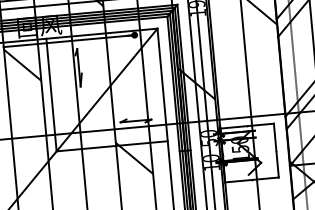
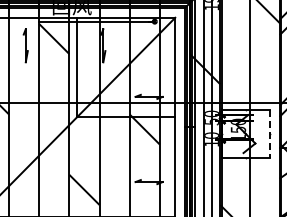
line: (276, 151) -> (269, 134), solid -> dashed

